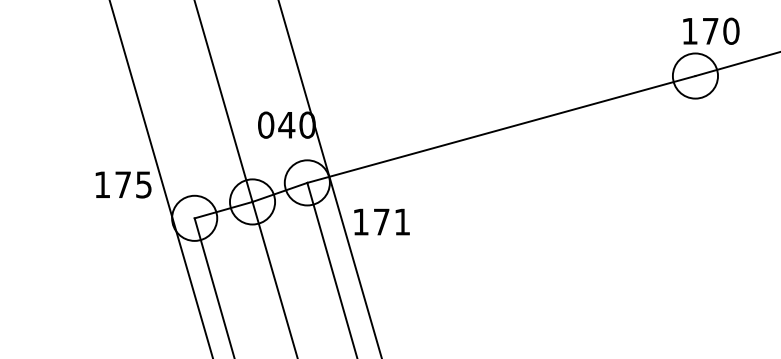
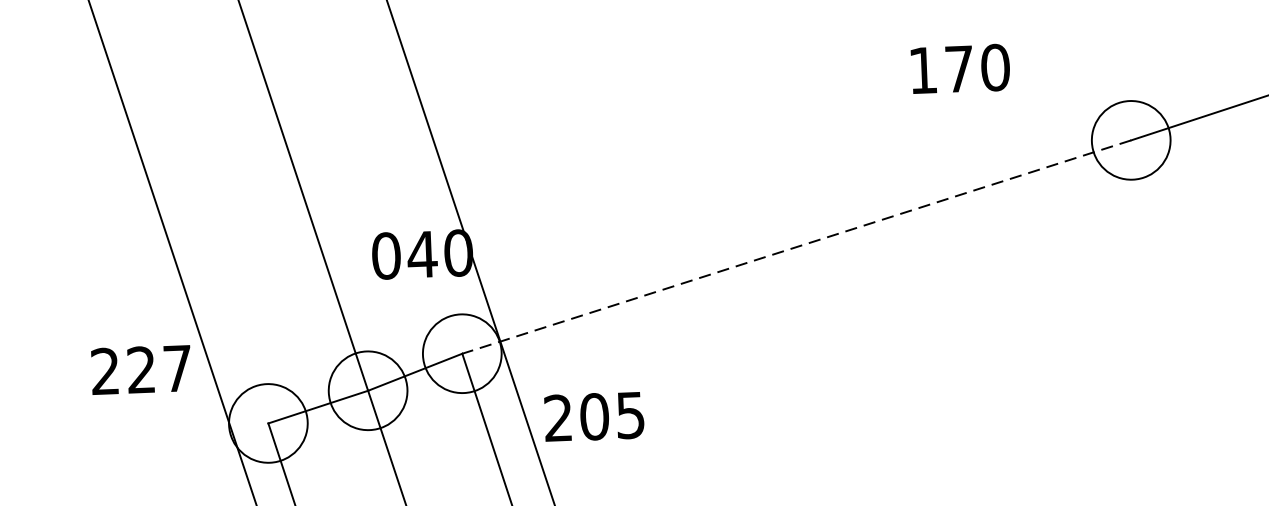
text: (711, 30) -> (960, 67), moved
line: (500, 129) -> (795, 247), solid -> dashed
text: (122, 184) -> (140, 369), 175 -> 227
text: (381, 221) -> (594, 415), 171 -> 205

